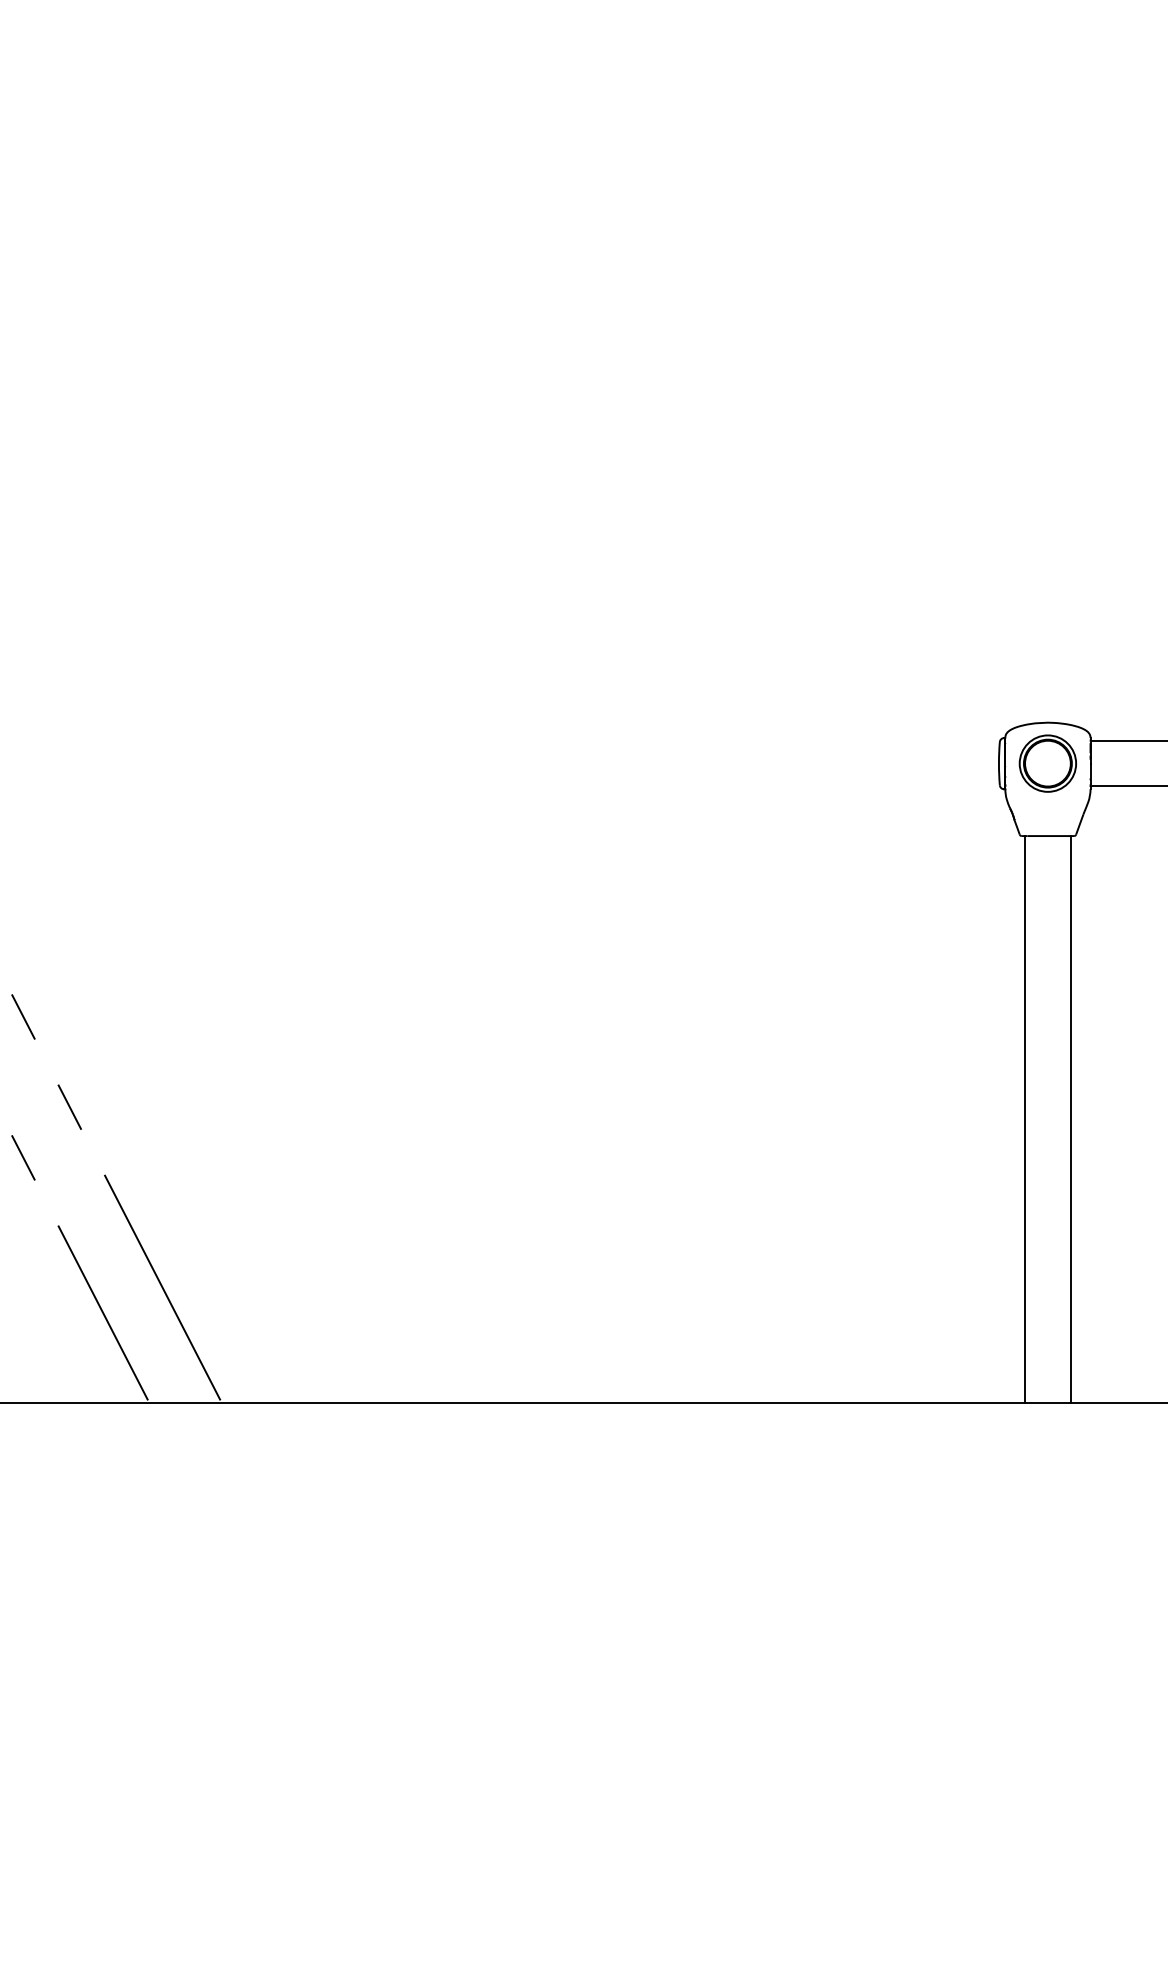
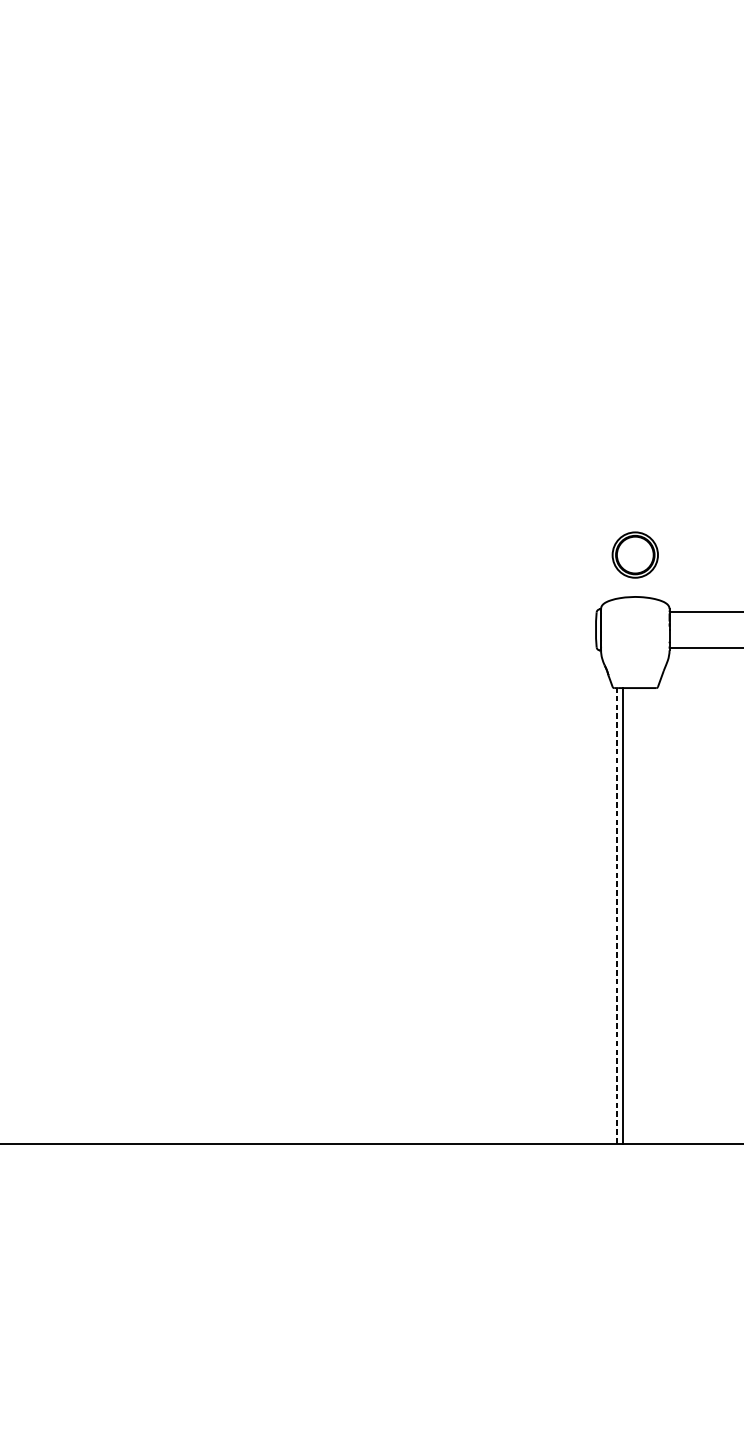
part: (1047, 763) -> (634, 554), moved
line: (1025, 1118) -> (617, 915), solid -> dashed
line: (1070, 1119) -> (622, 915), moved

